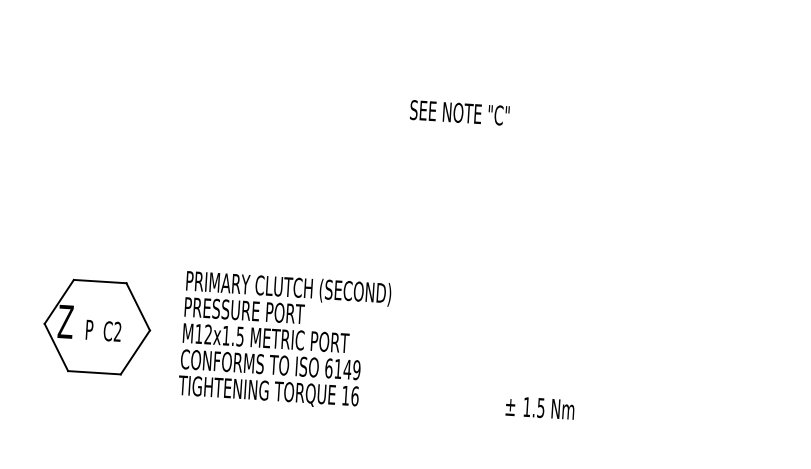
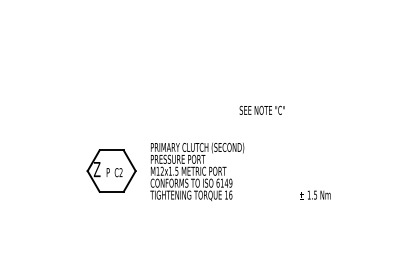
text: (458, 110) -> (261, 109), moved

